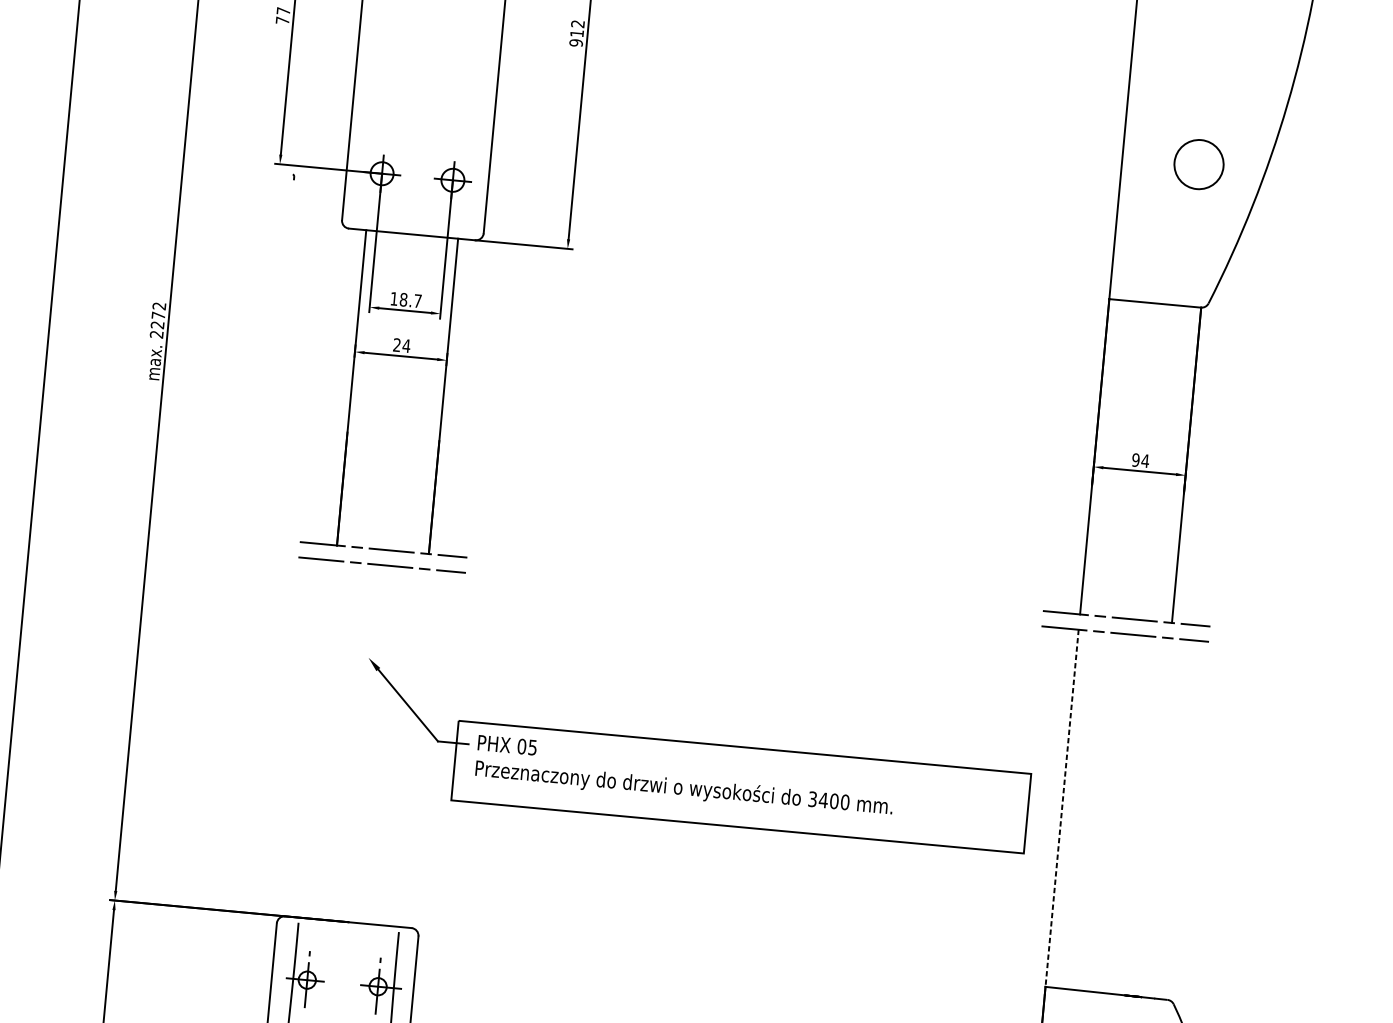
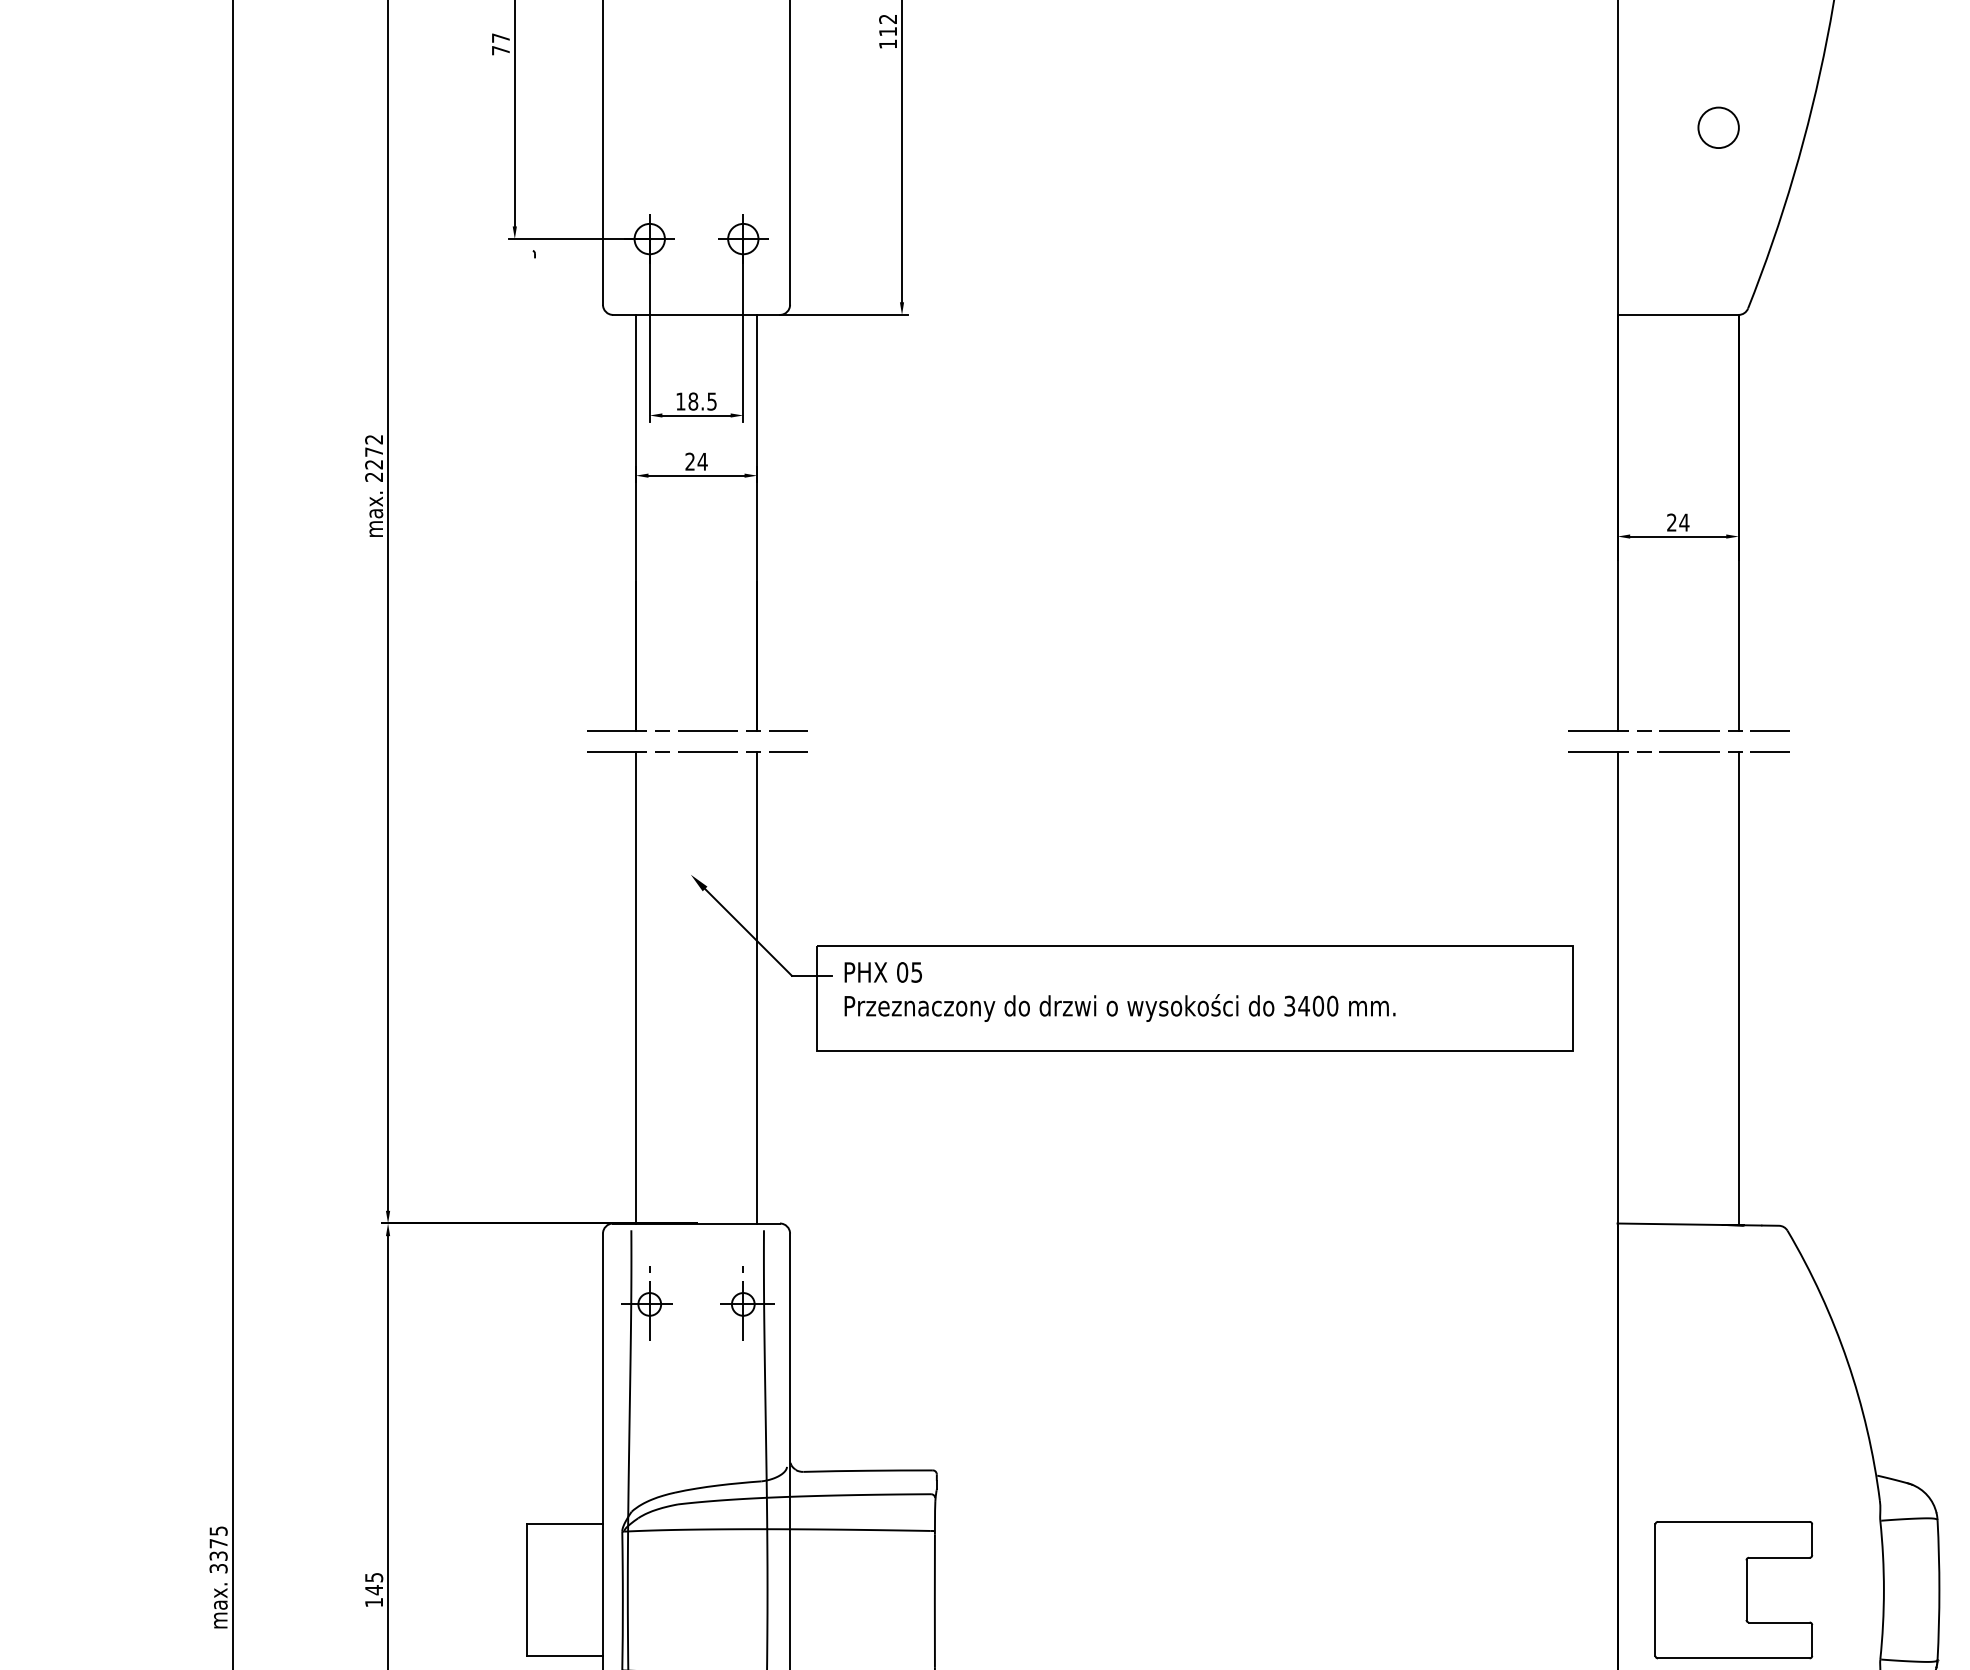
text: (576, 43) -> (888, 44), 912 -> 112
circle: (1198, 164) -> (1718, 127), size x0.62
text: (417, 301) -> (711, 401), 18.7 -> 18.5
text: (1135, 460) -> (1671, 522), 94 -> 24
line: (318, 739) -> (635, 987), added
line: (411, 747) -> (757, 987), added
line: (1062, 808) -> (1617, 987), dashed -> solid
line: (1153, 816) -> (1738, 987), added

